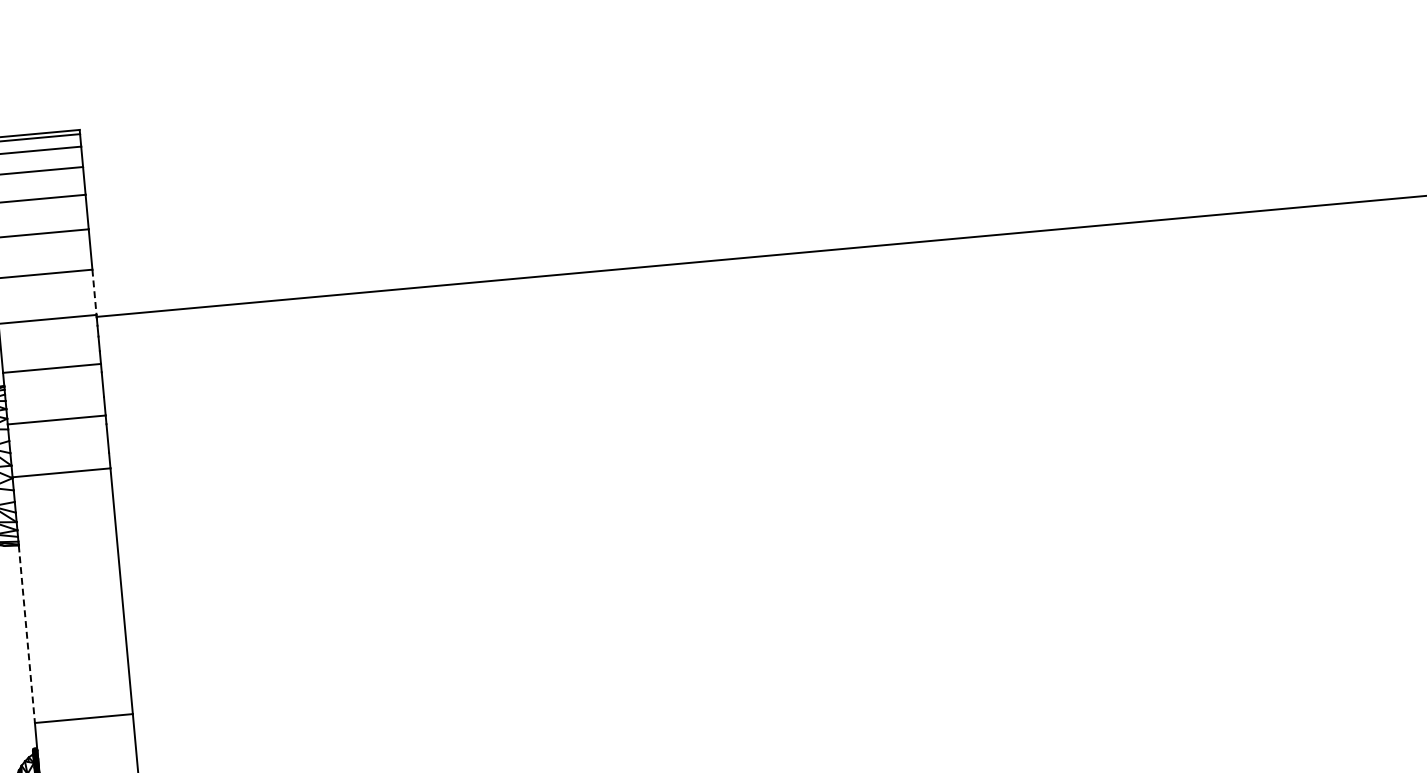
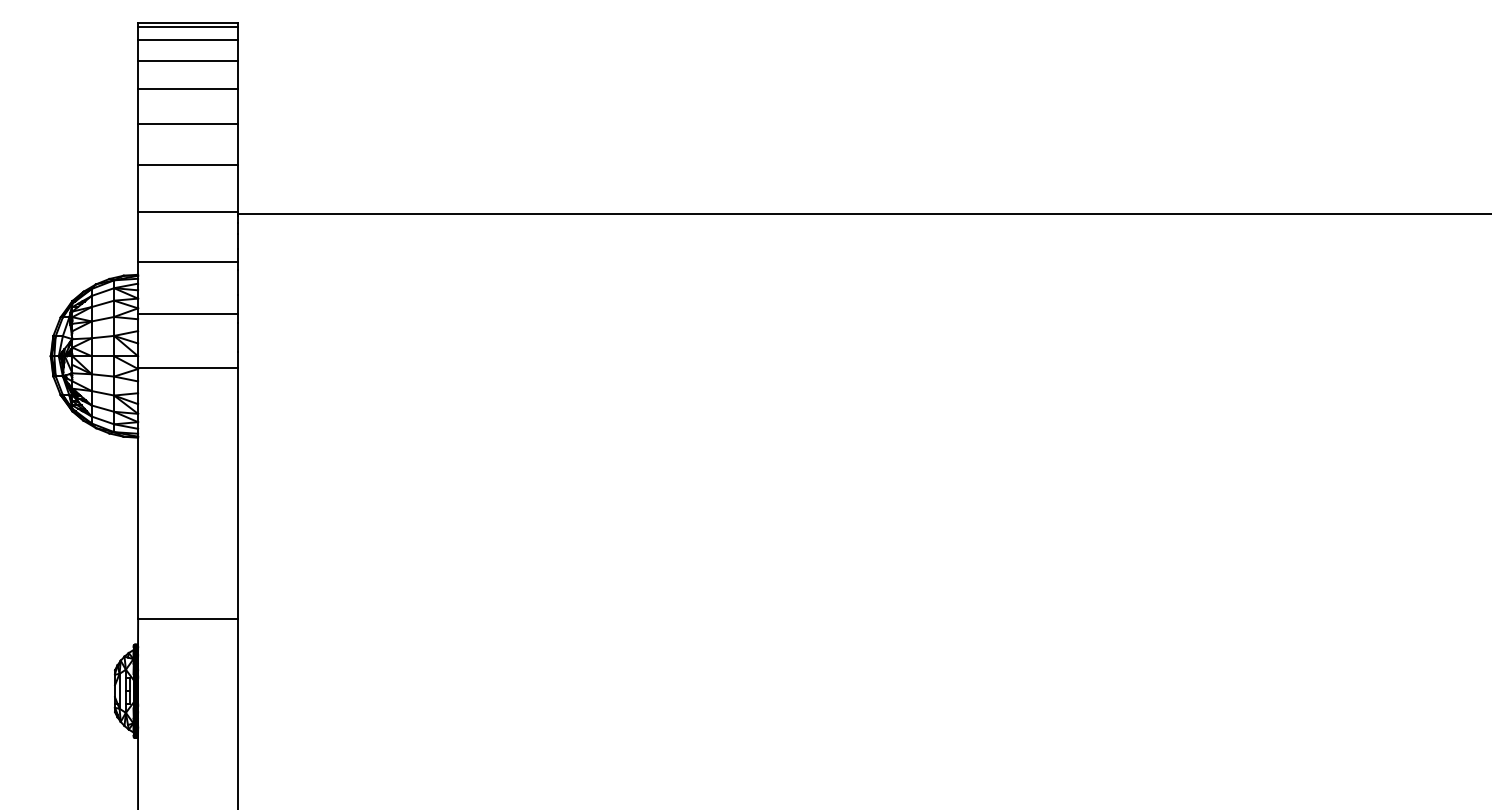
line: (94, 292) -> (238, 188), dashed -> solid
line: (27, 634) -> (138, 528), dashed -> solid

